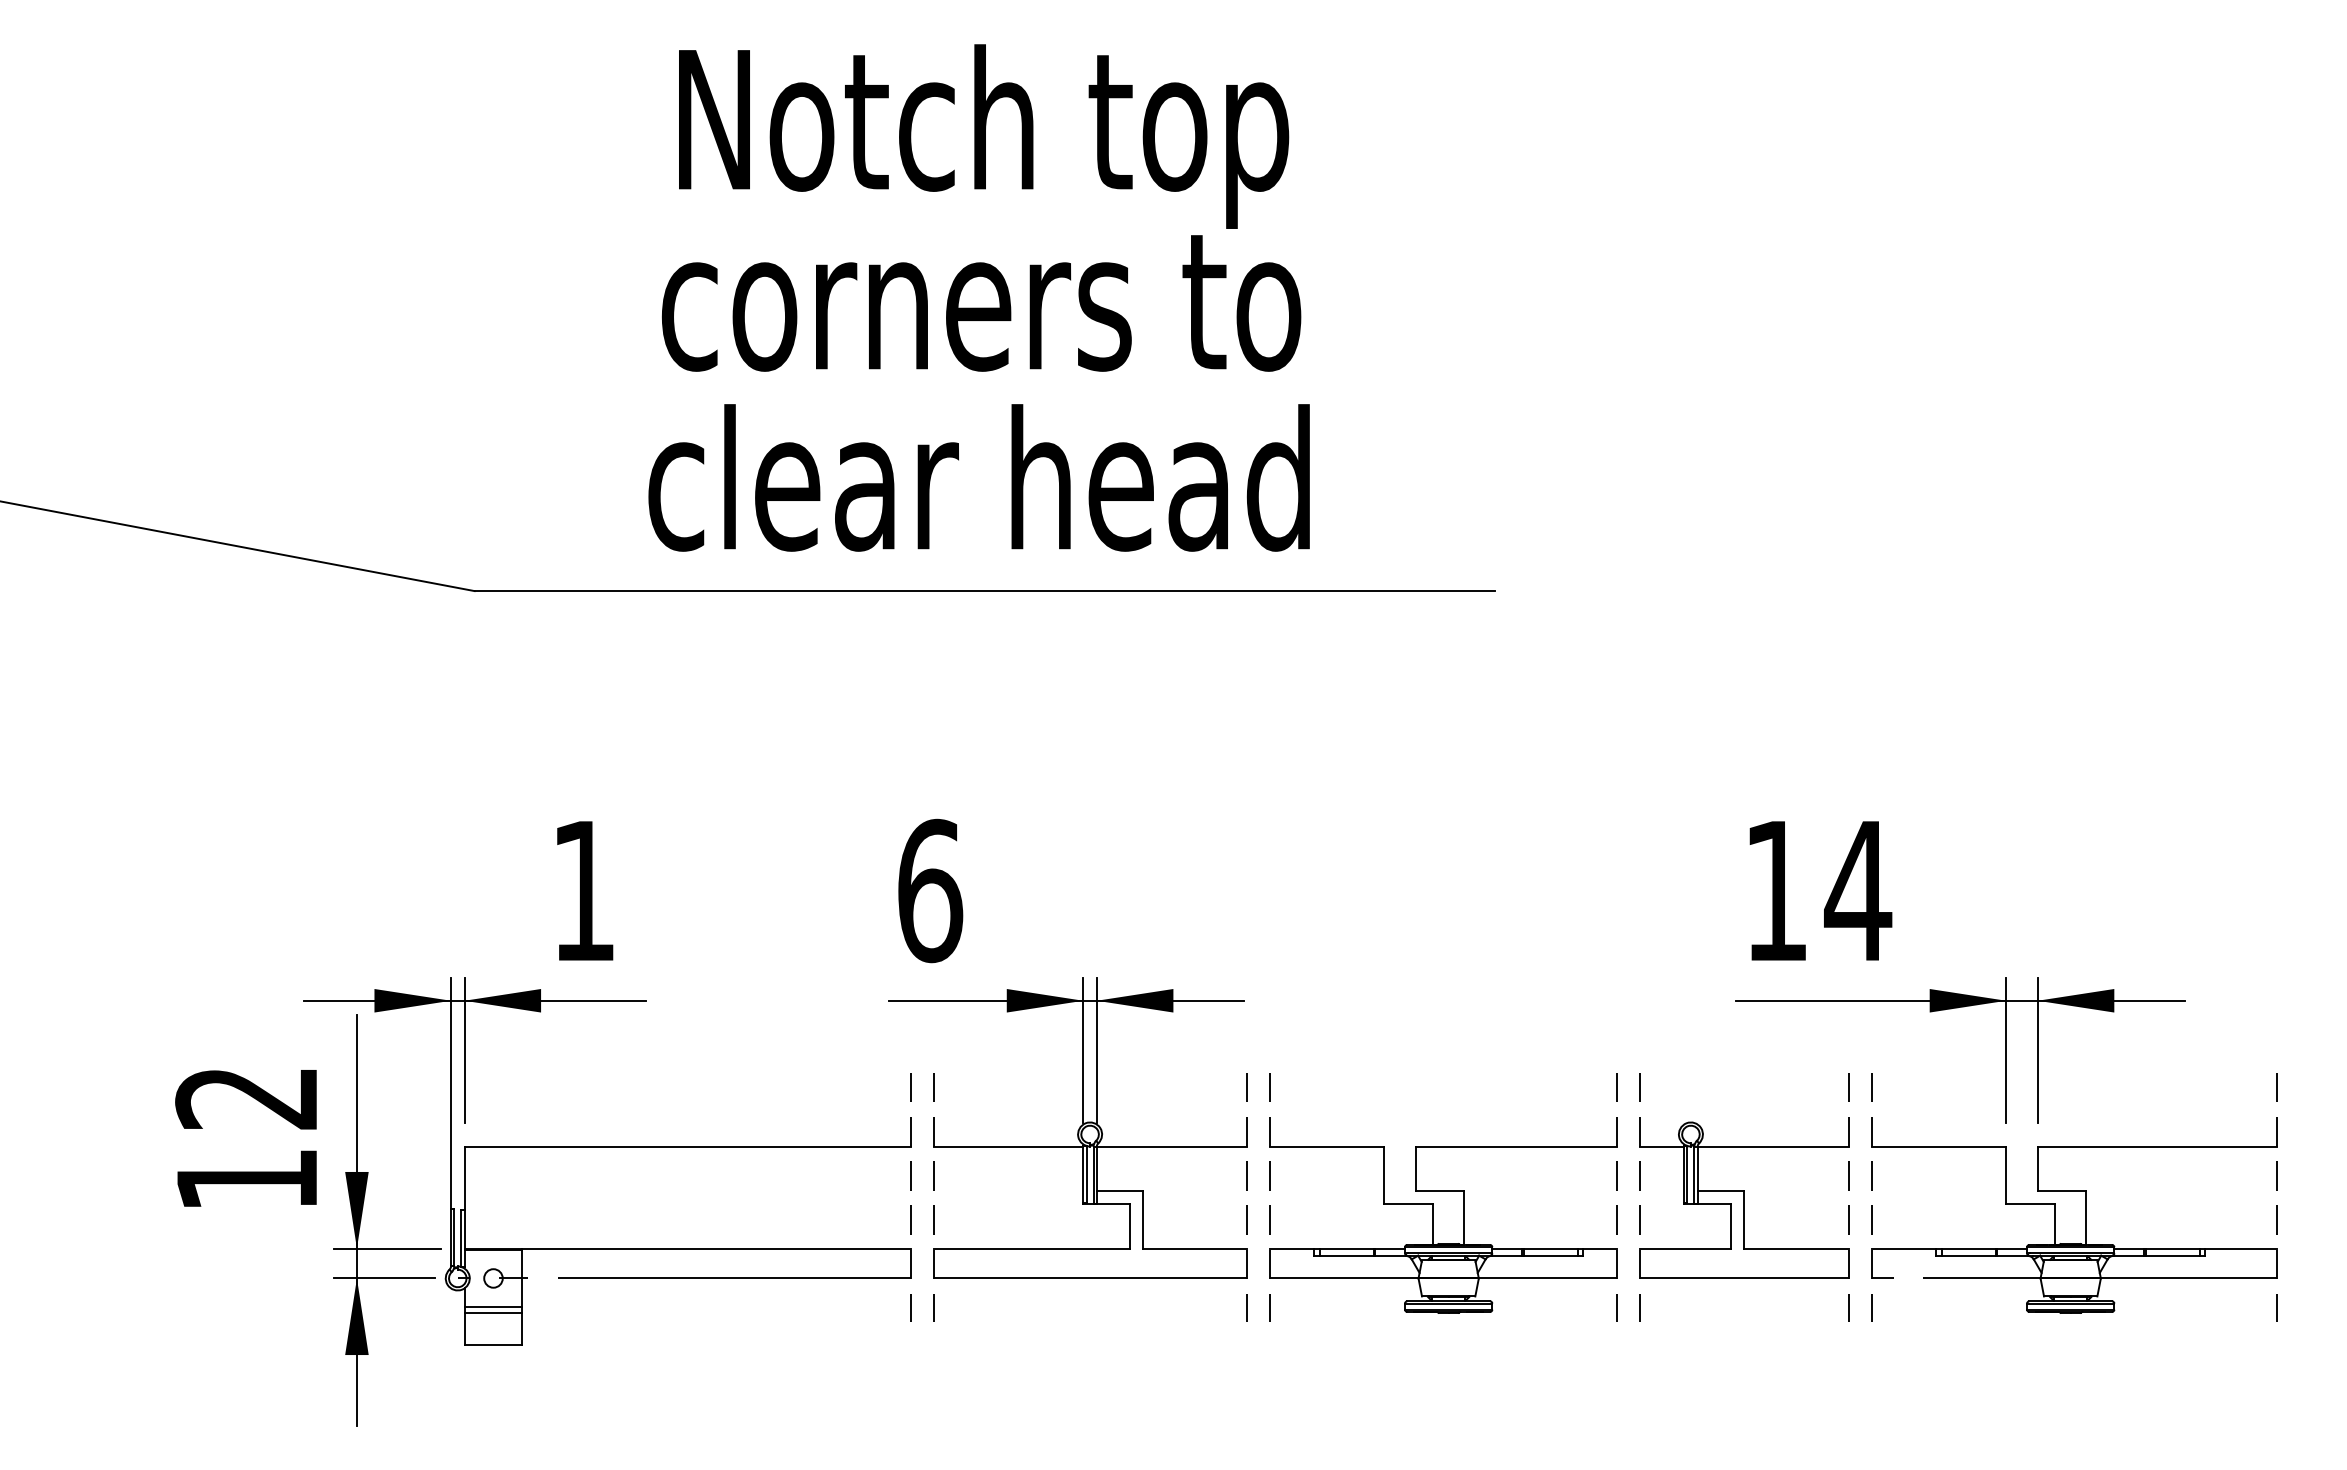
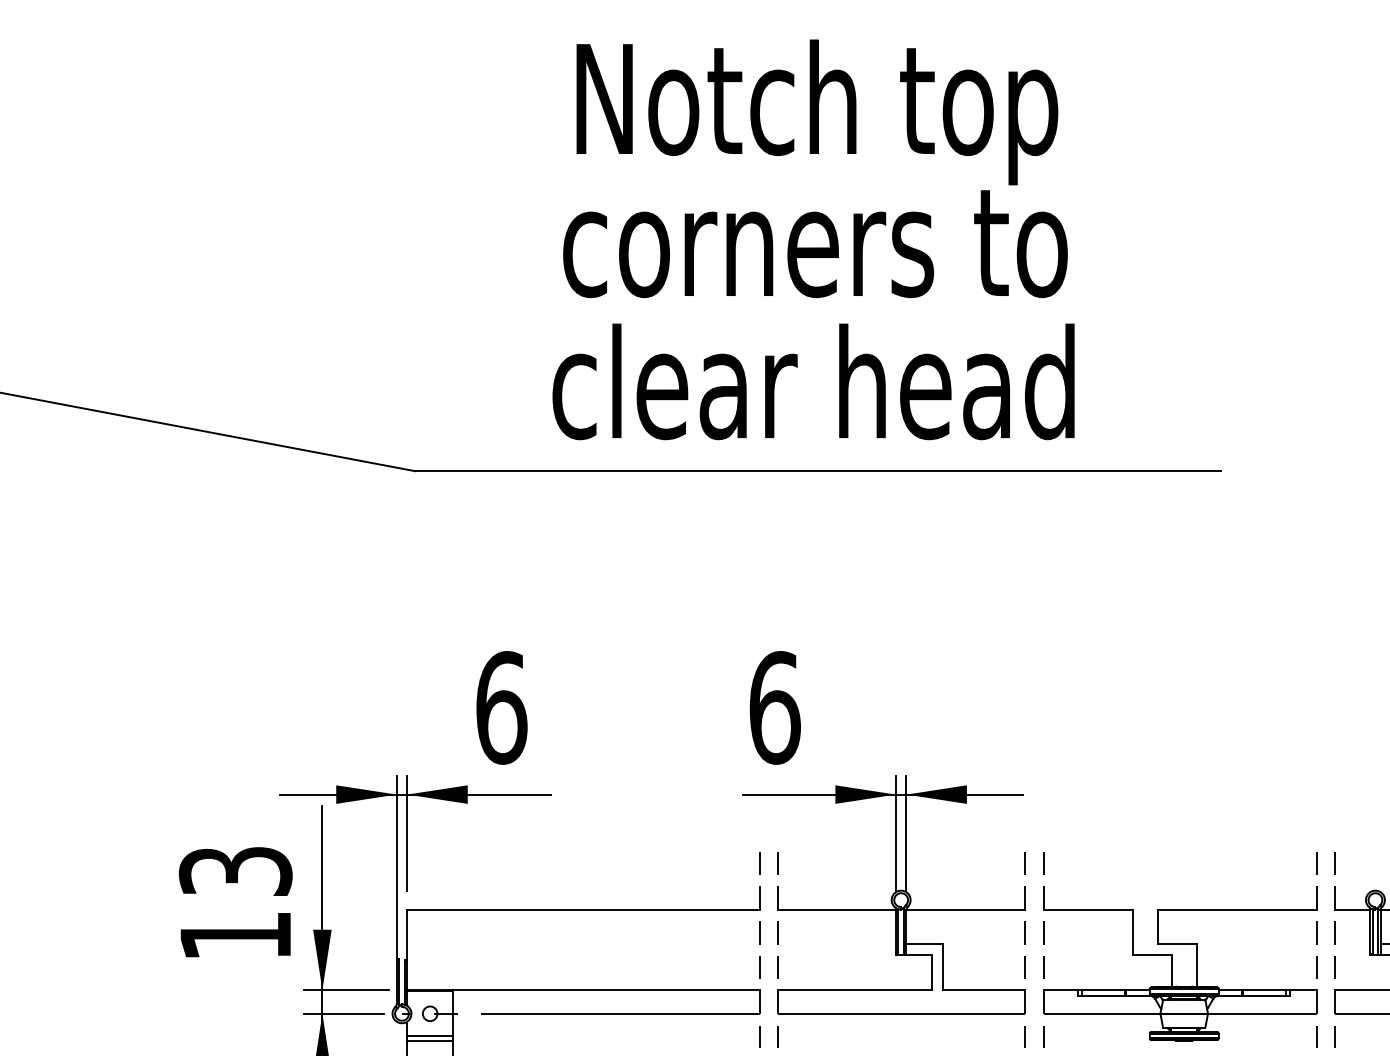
text: (584, 890) -> (502, 707), 1 -> 6
text: (247, 1098) -> (236, 871), 12 -> 13

